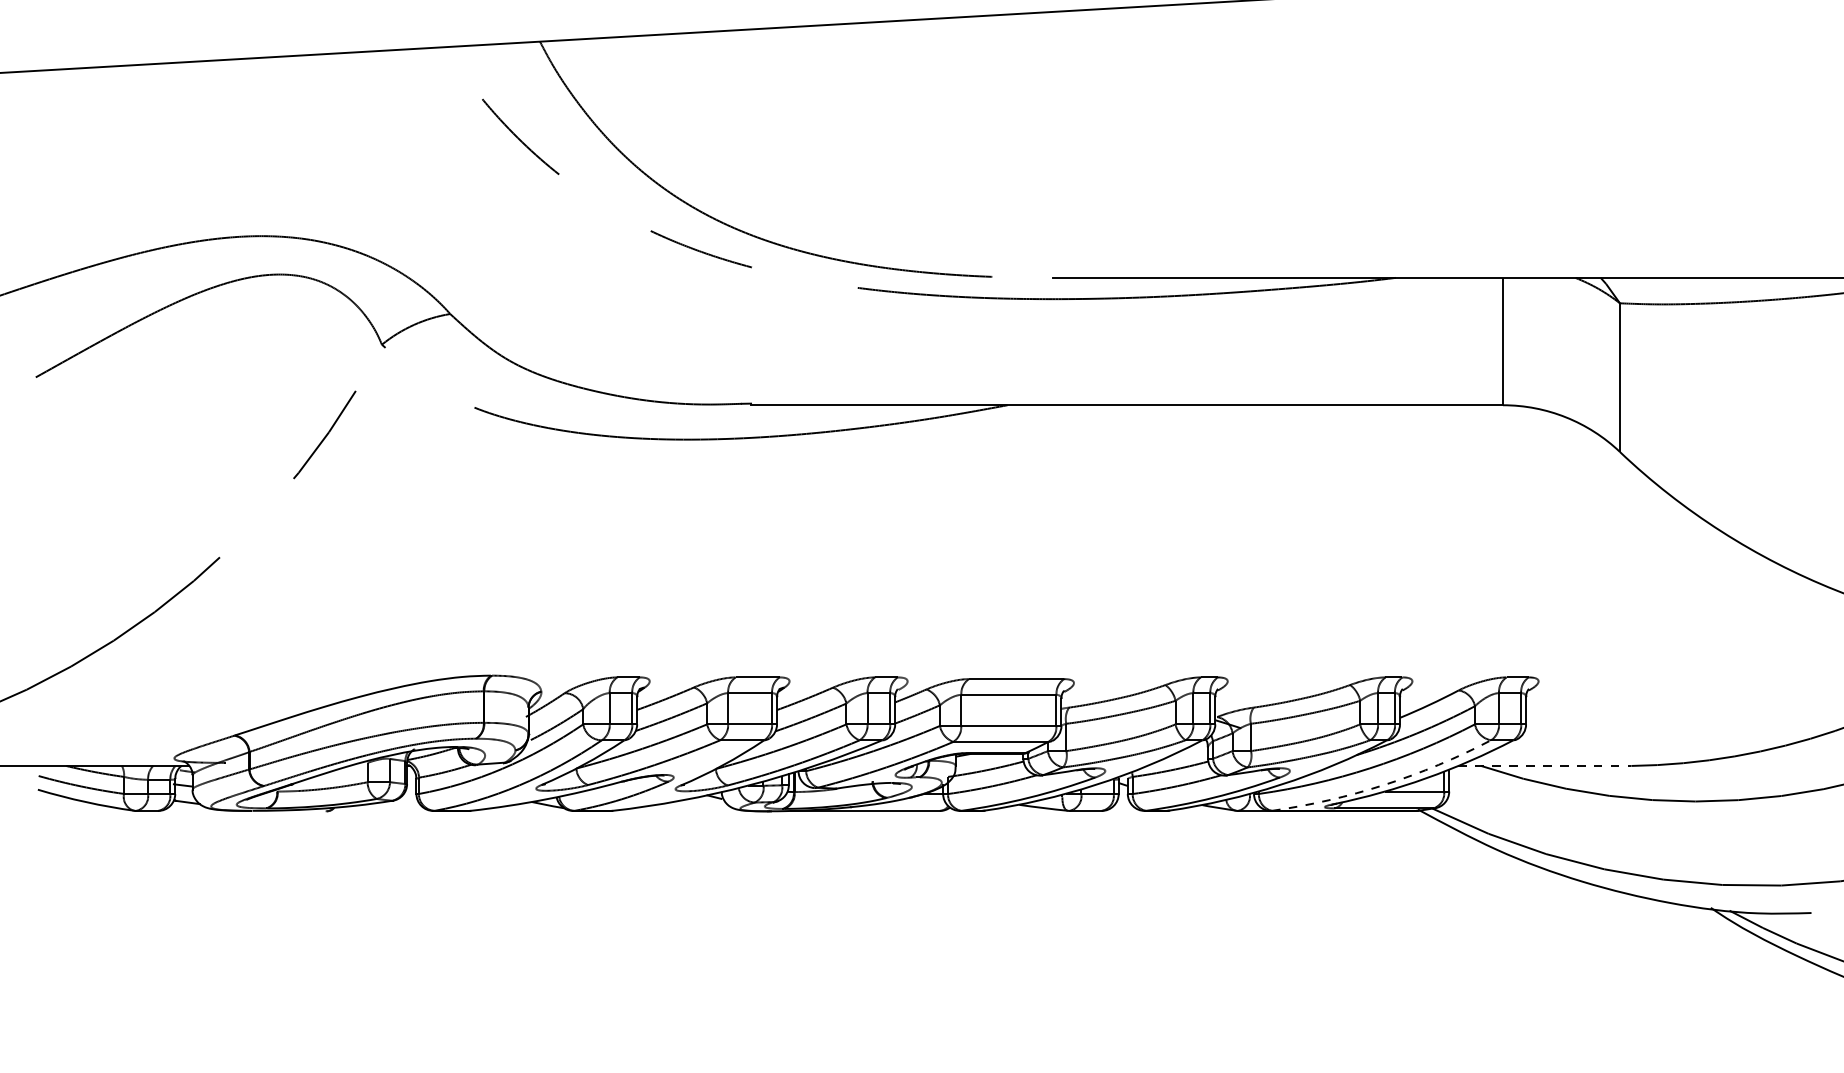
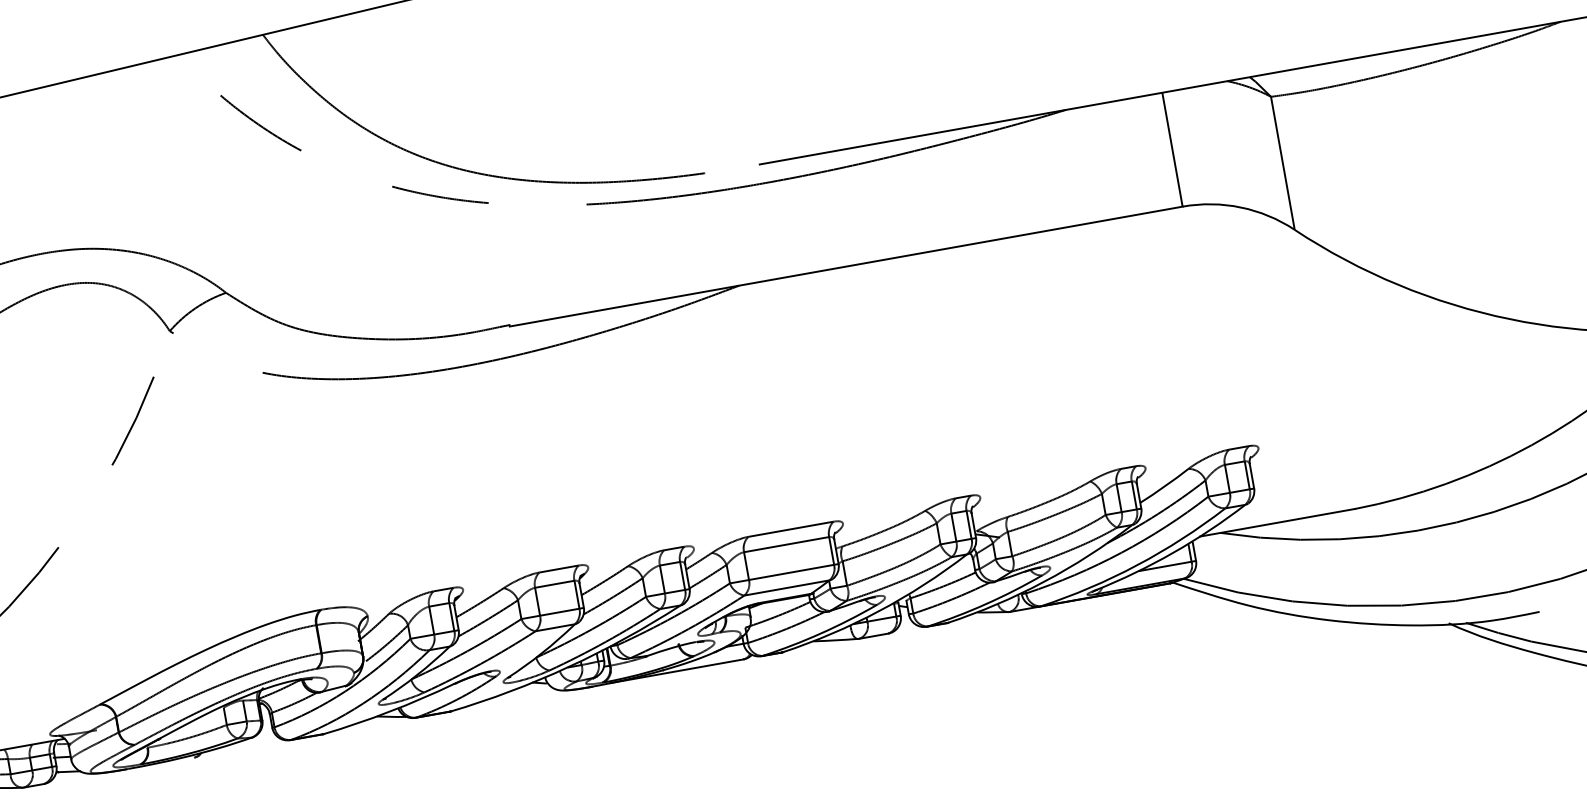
line: (1544, 765) -> (1277, 522), dashed -> solid
arc: (1384, 784) -> (1137, 564), dashed -> solid

